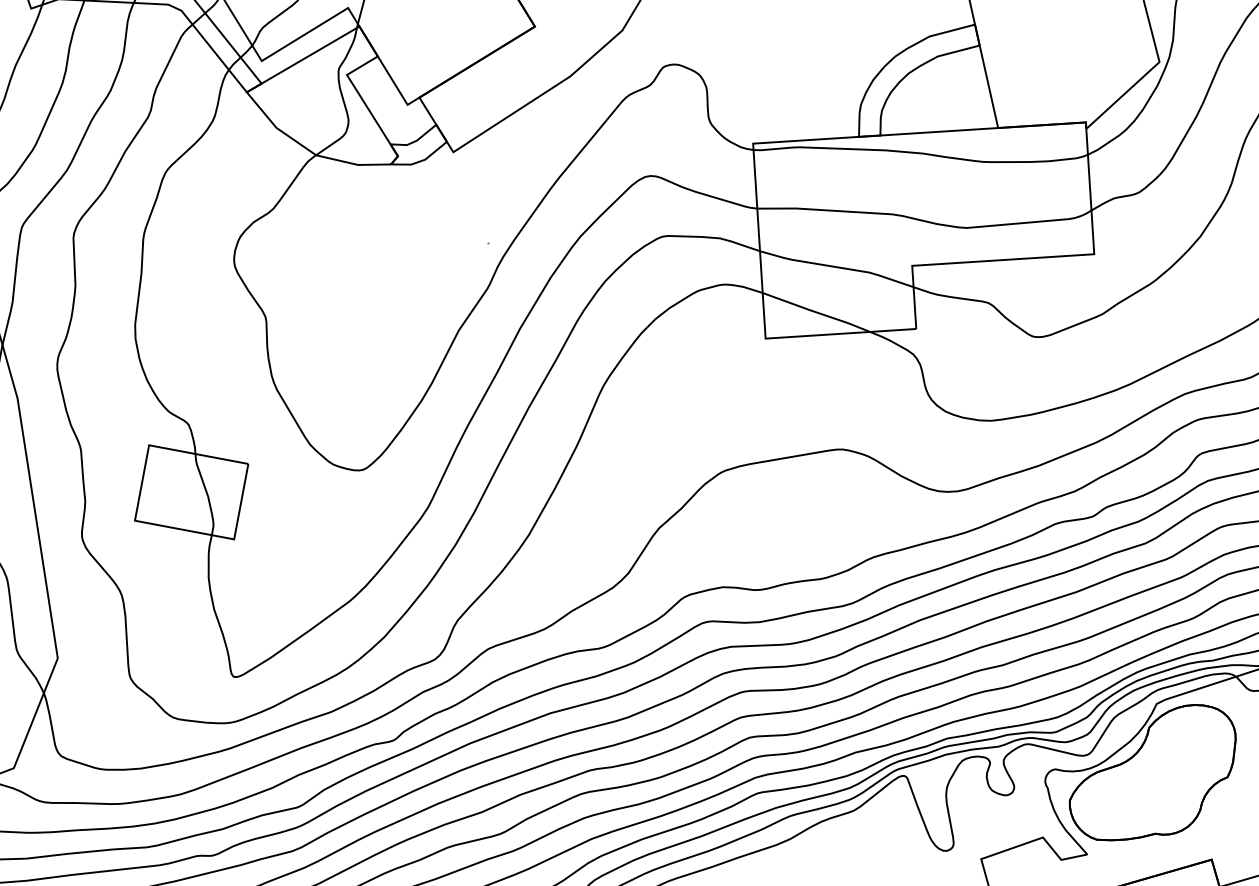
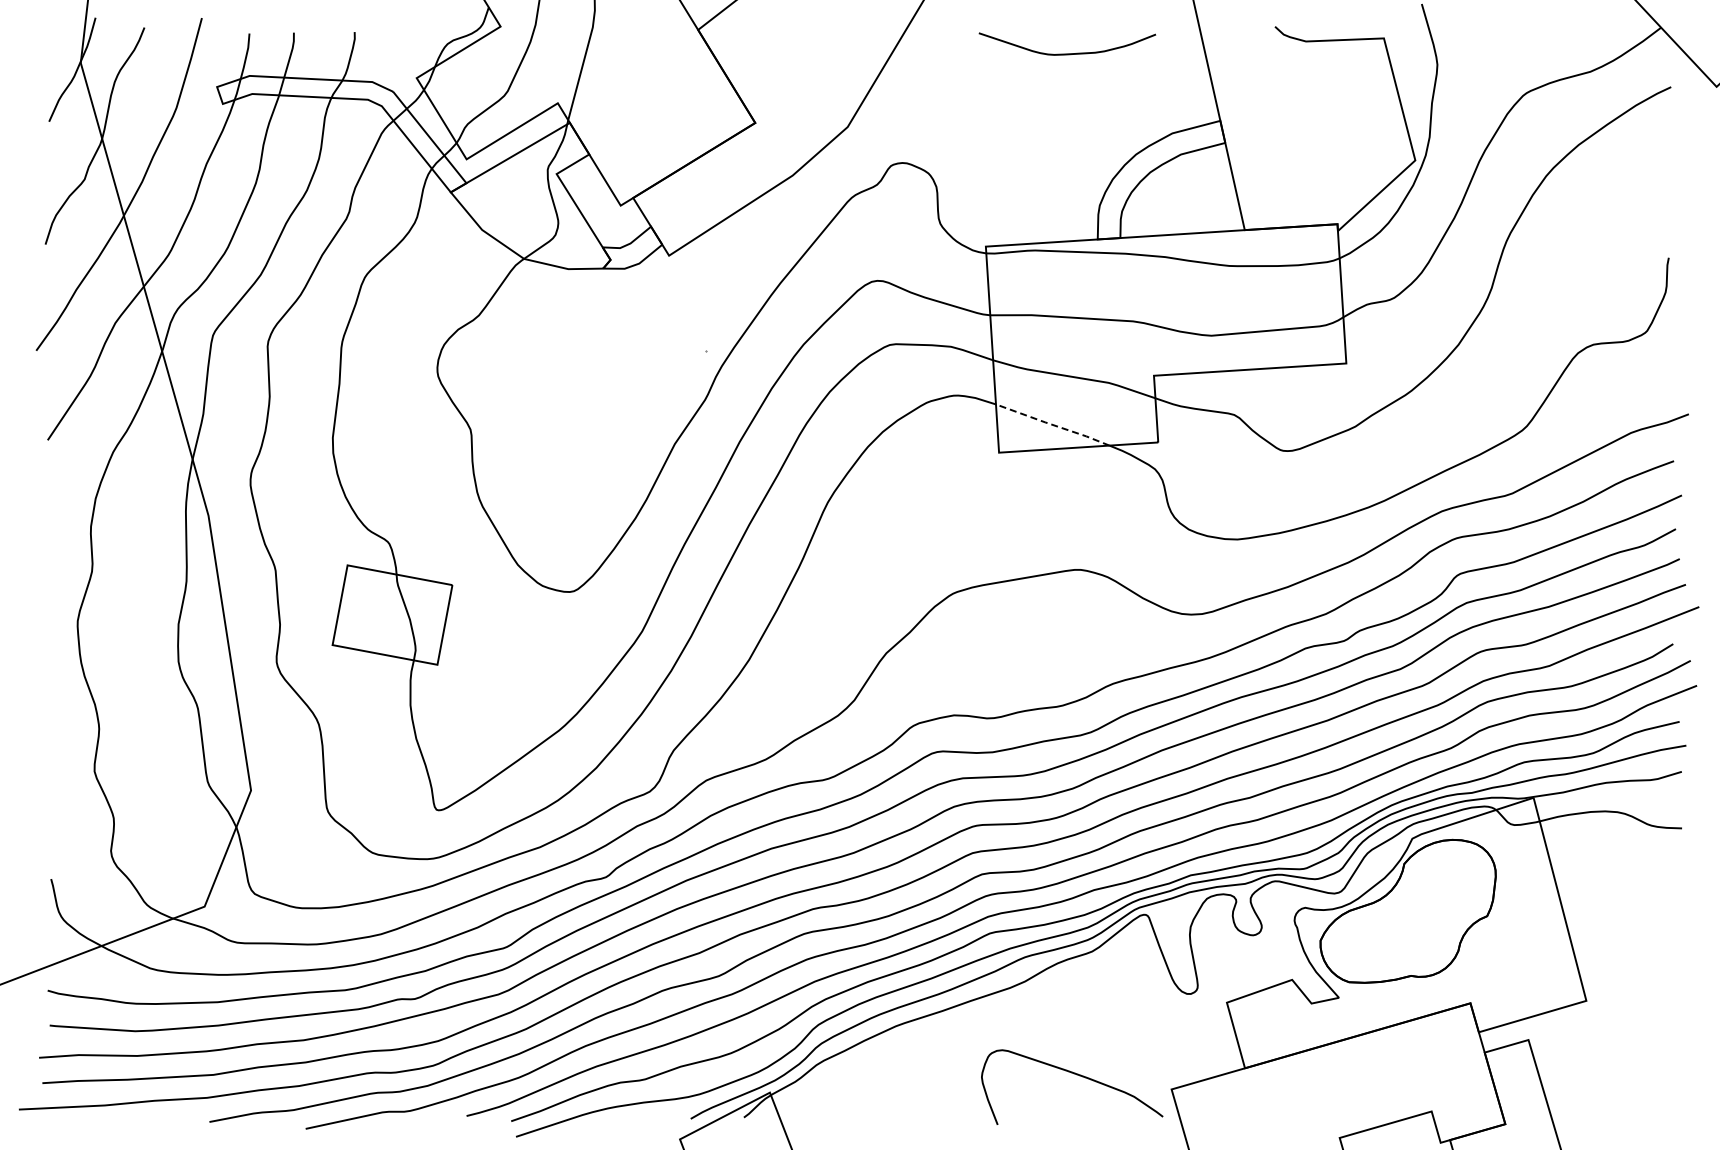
line: (816, 311) -> (1052, 424), solid -> dashed

